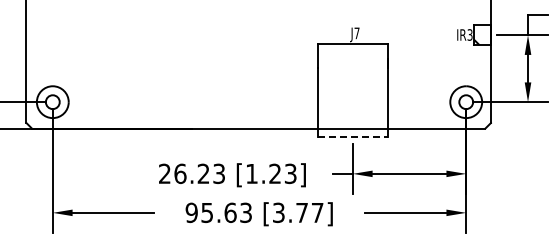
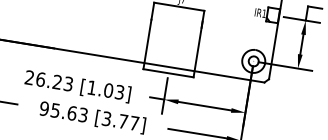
text: (469, 34) -> (263, 13), IR3 -> IR1
line: (353, 137) -> (168, 73), dashed -> solid
text: (275, 173) -> (108, 90), [1.23] -> [1.03]

